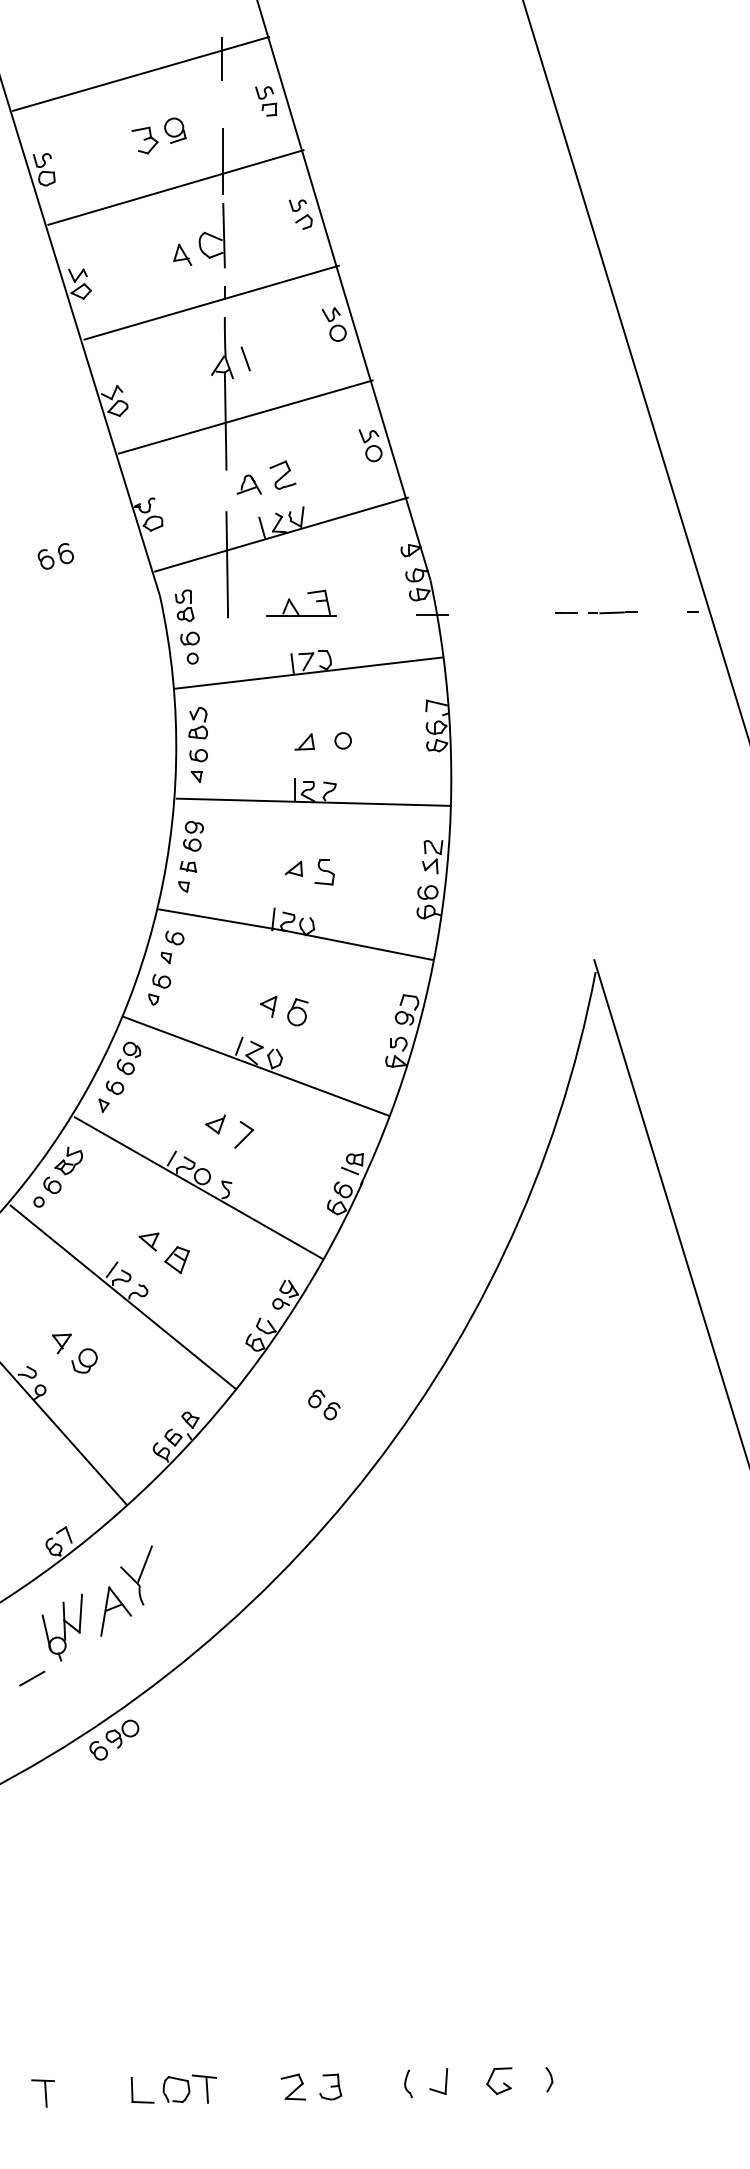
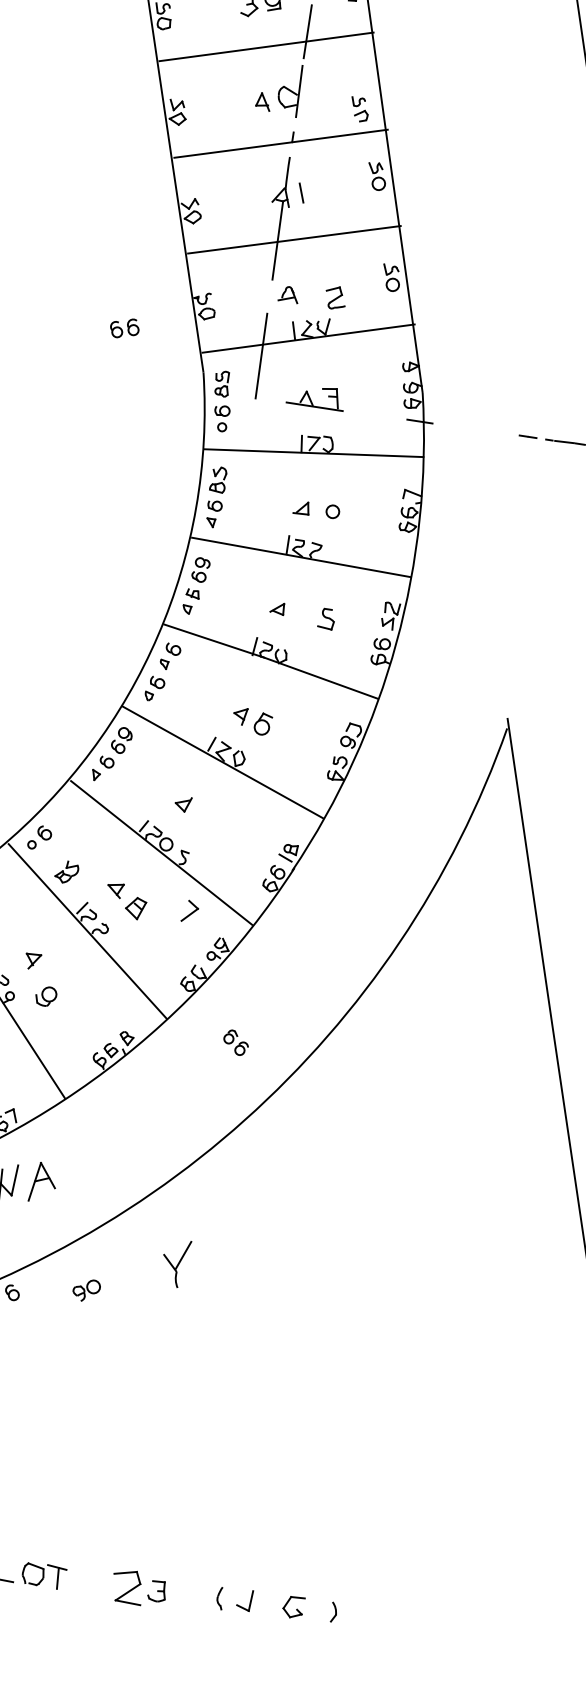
part: (300, 214) -> (359, 109), moved
part: (282, 474) -> (335, 297), moved
part: (324, 872) -> (326, 619), moved
part: (243, 1134) -> (189, 911), moved
part: (68, 1160) -> (66, 871), moved
part: (84, 1360) -> (46, 996), moved
part: (136, 1575) -> (175, 1263), moved
part: (122, 1733) -> (86, 1289), moved
part: (292, 2086) -> (126, 1586), size x1.6

